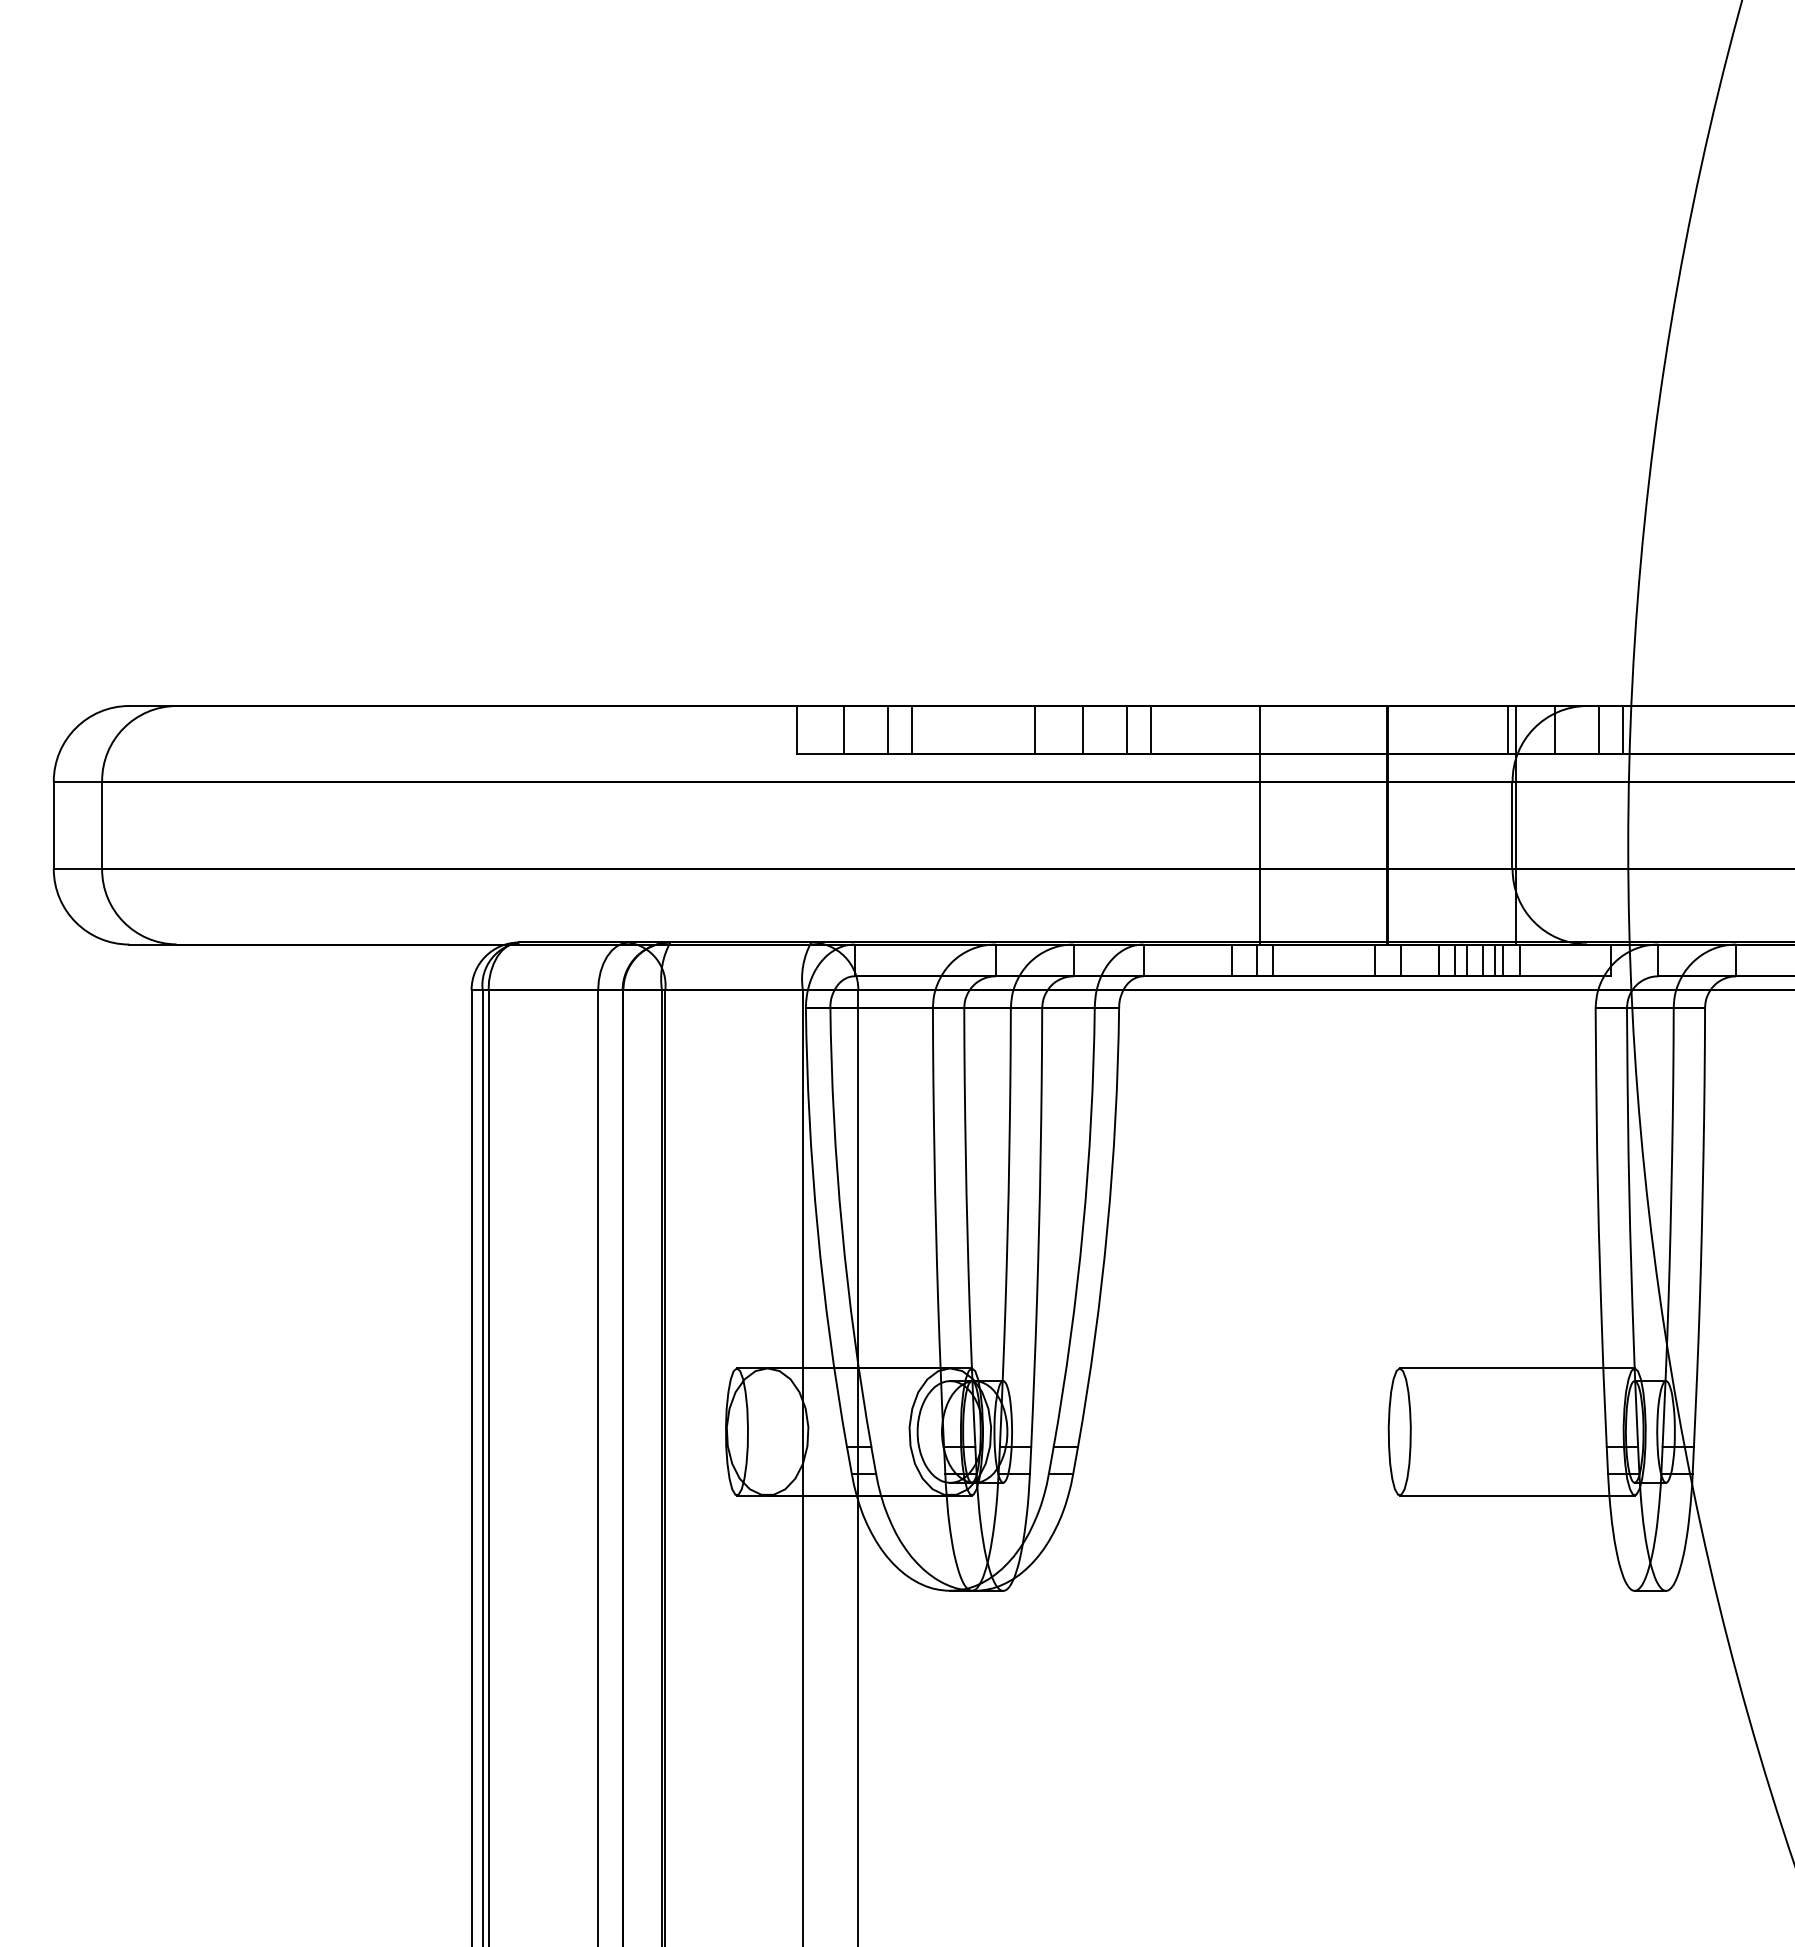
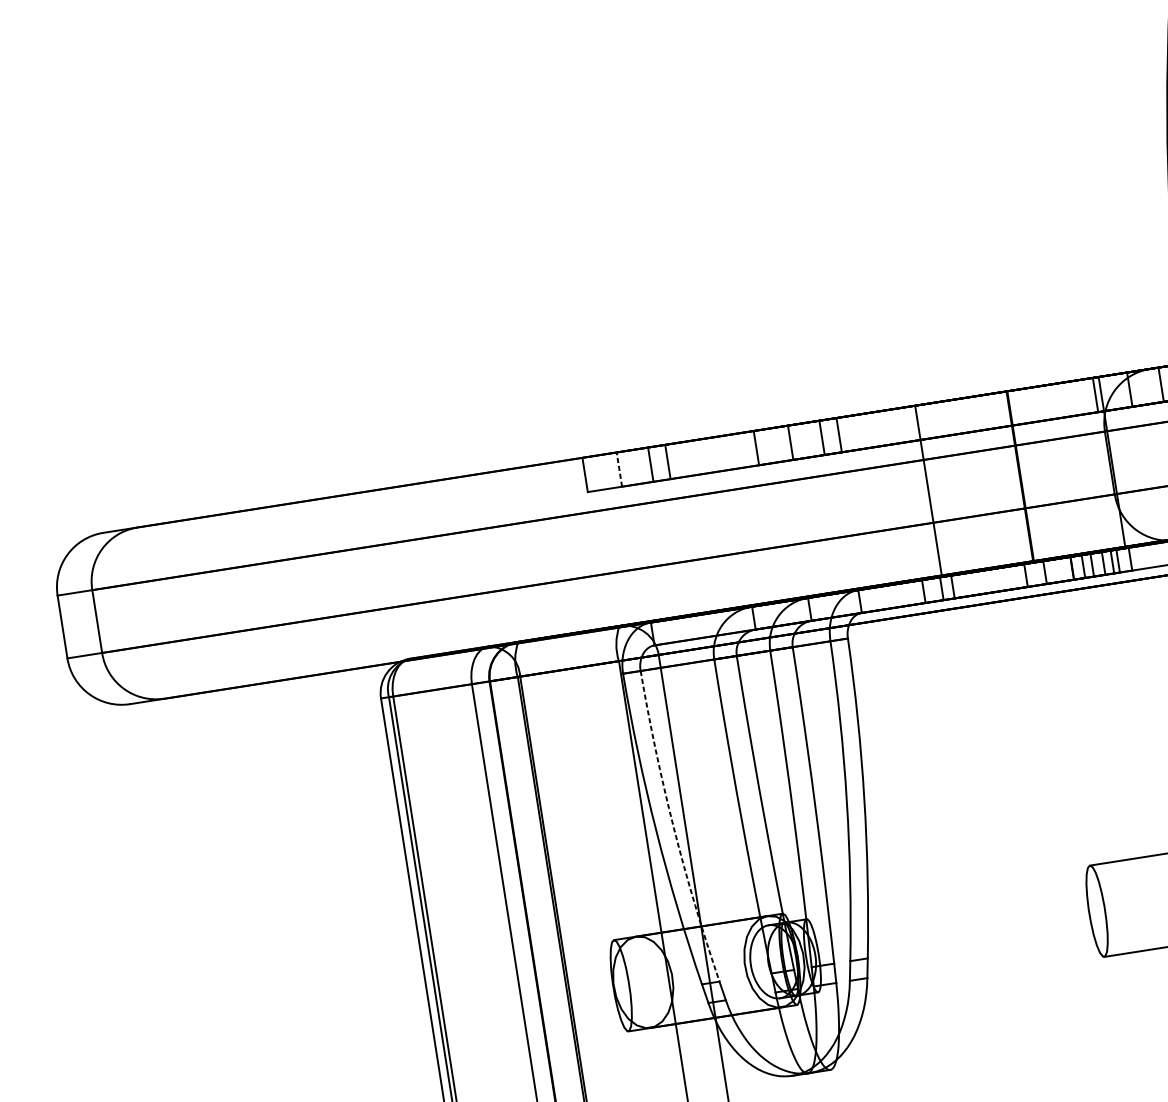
line: (844, 729) -> (619, 469), solid -> dashed
arc: (842, 1228) -> (674, 827), solid -> dashed

